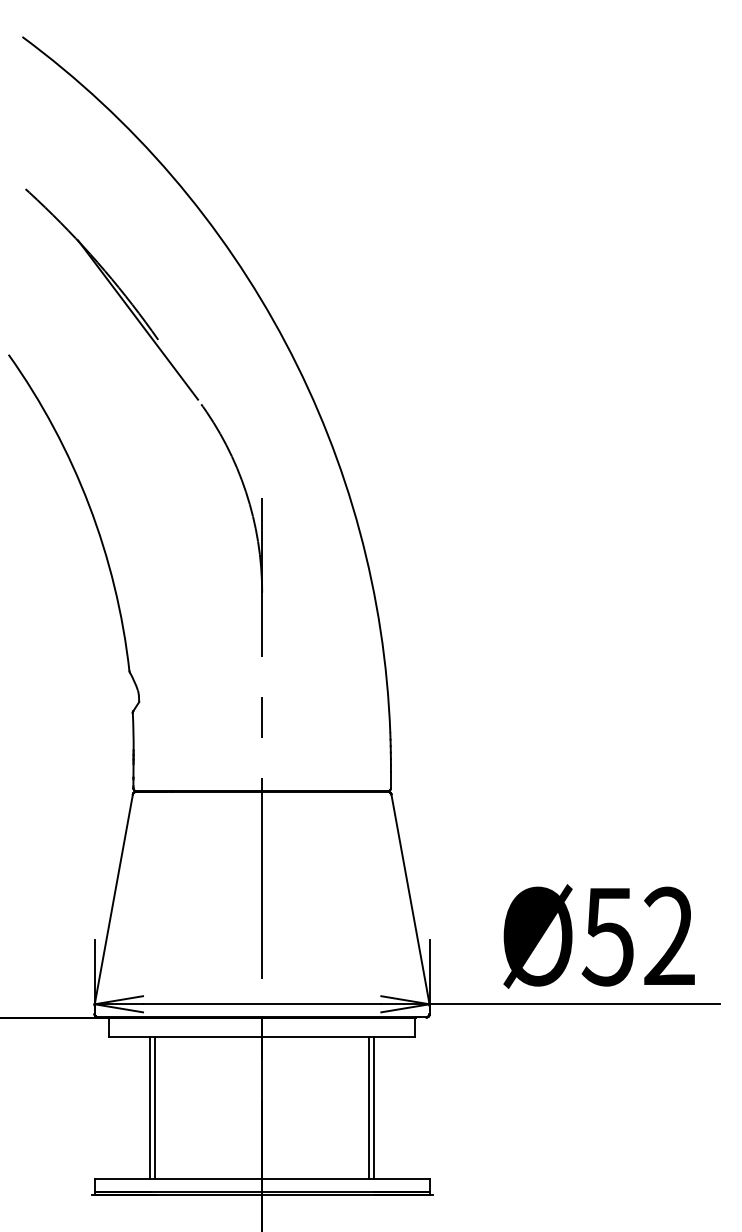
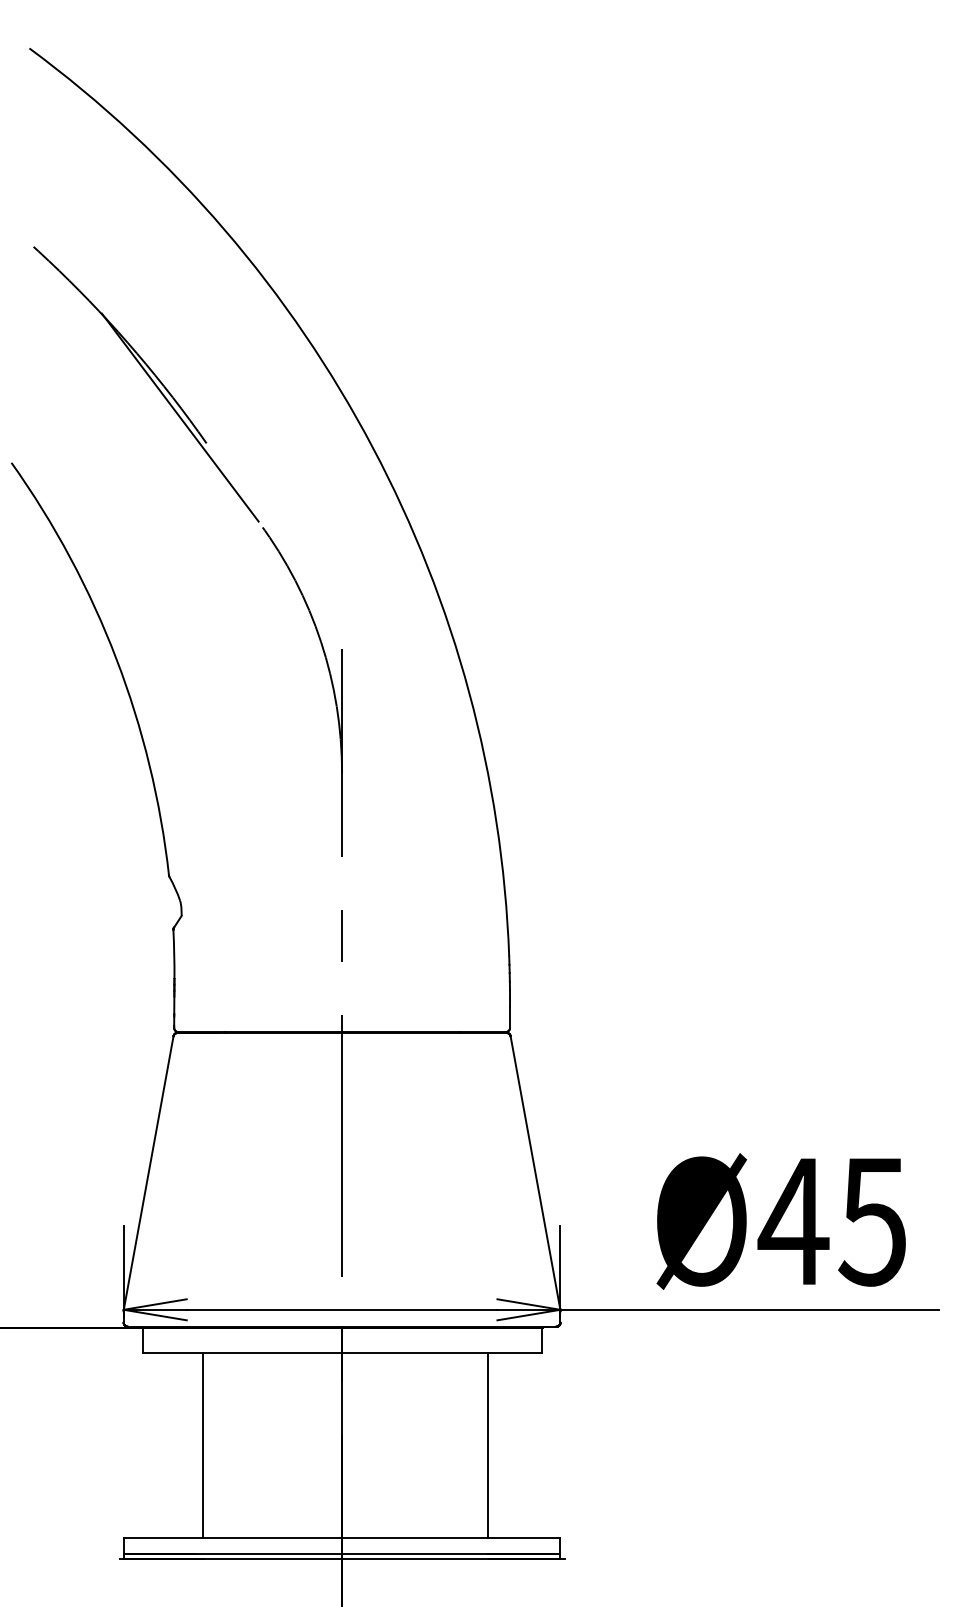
text: (637, 936) -> (831, 1221), Ø52 -> Ø45
line: (150, 1107) -> (196, 1444), removed
line: (369, 1107) -> (482, 1444), removed

